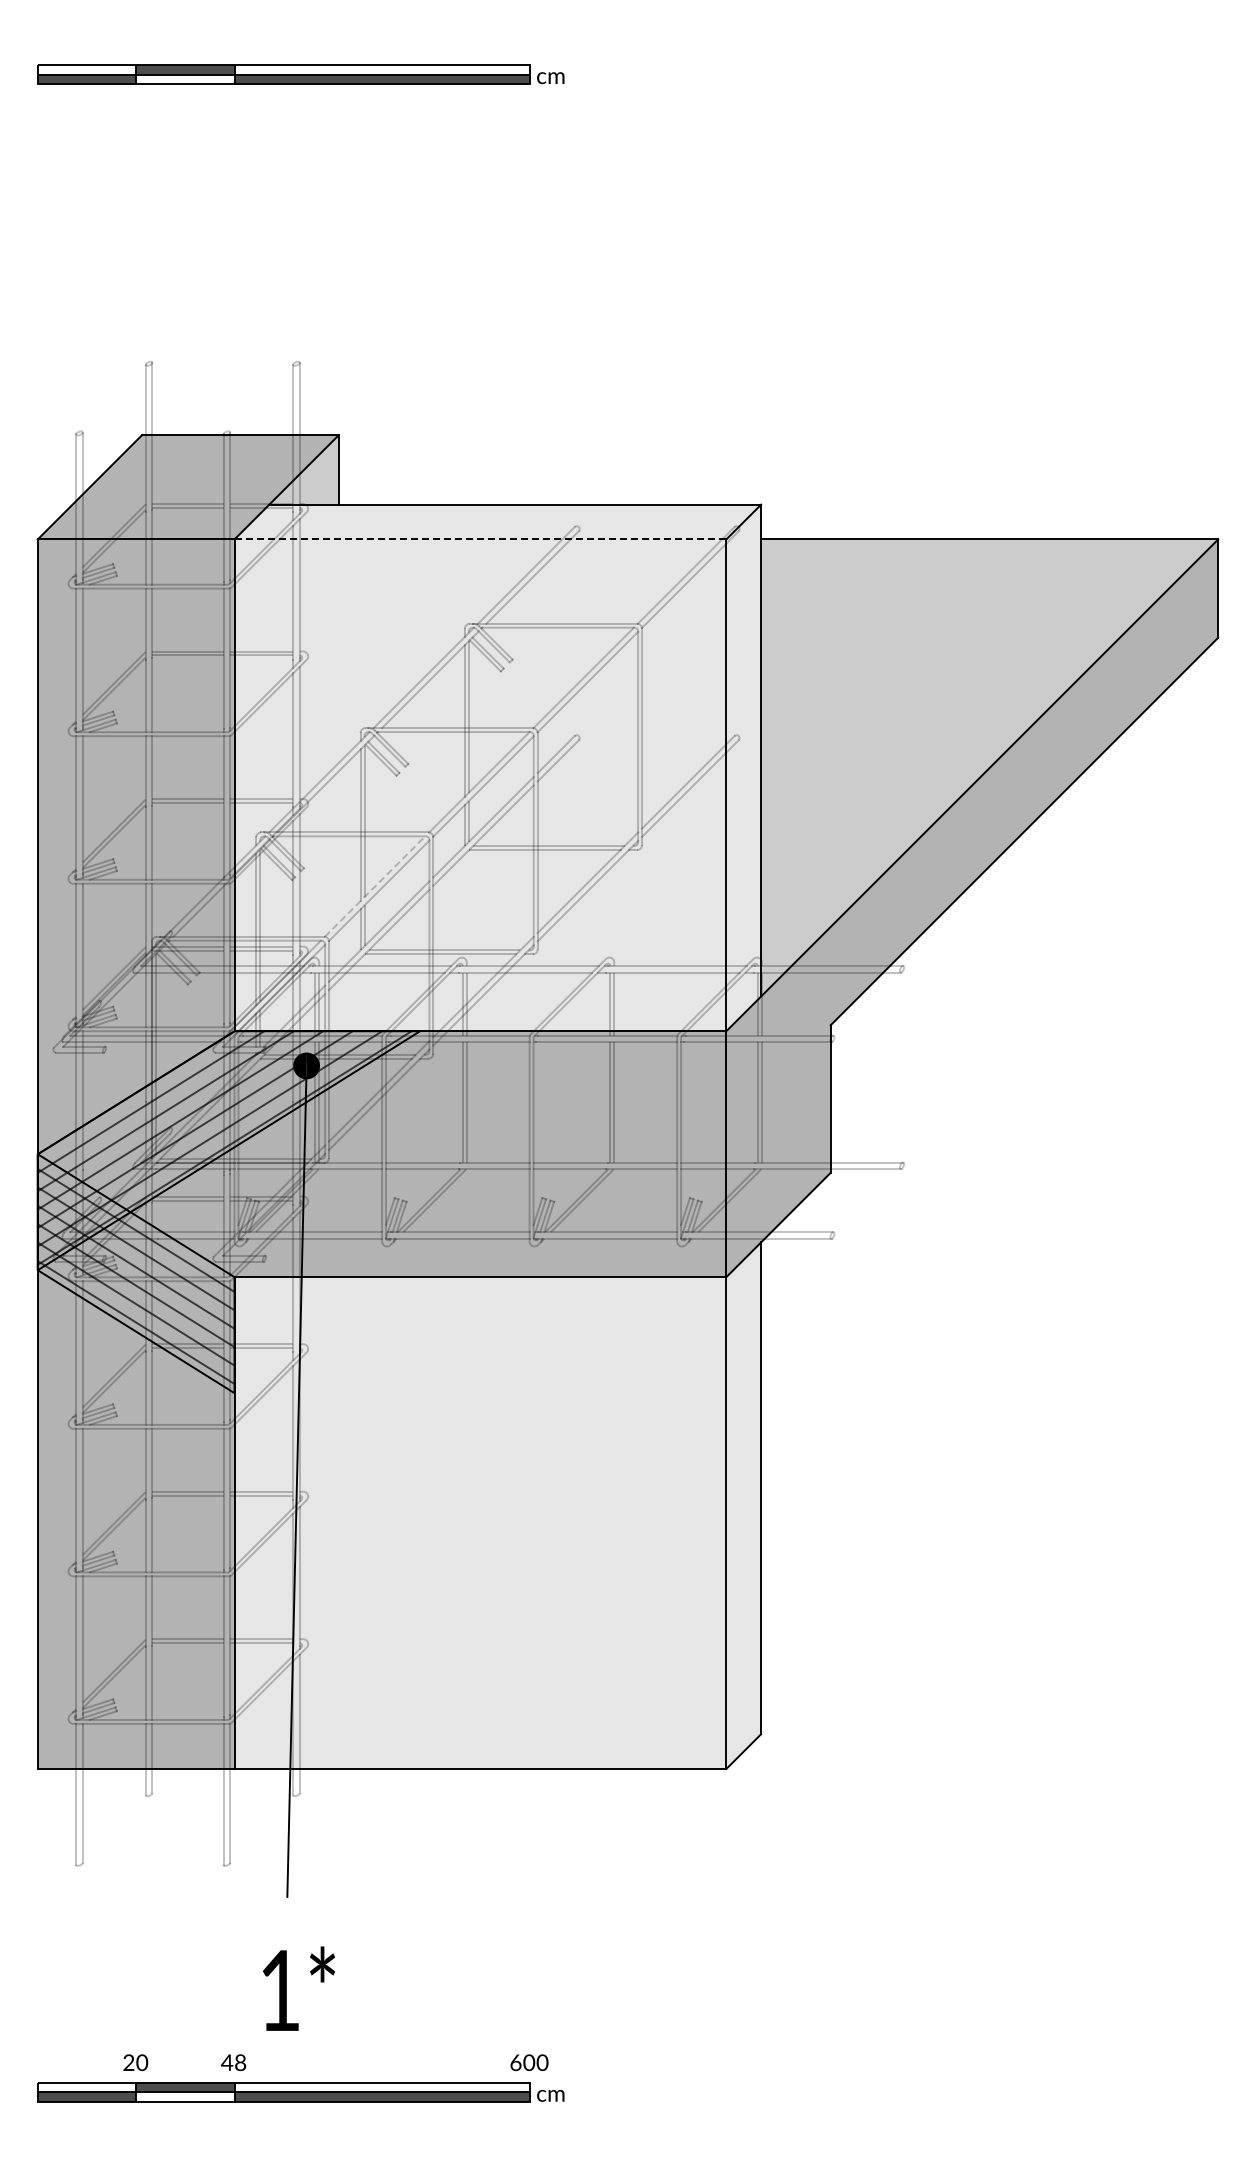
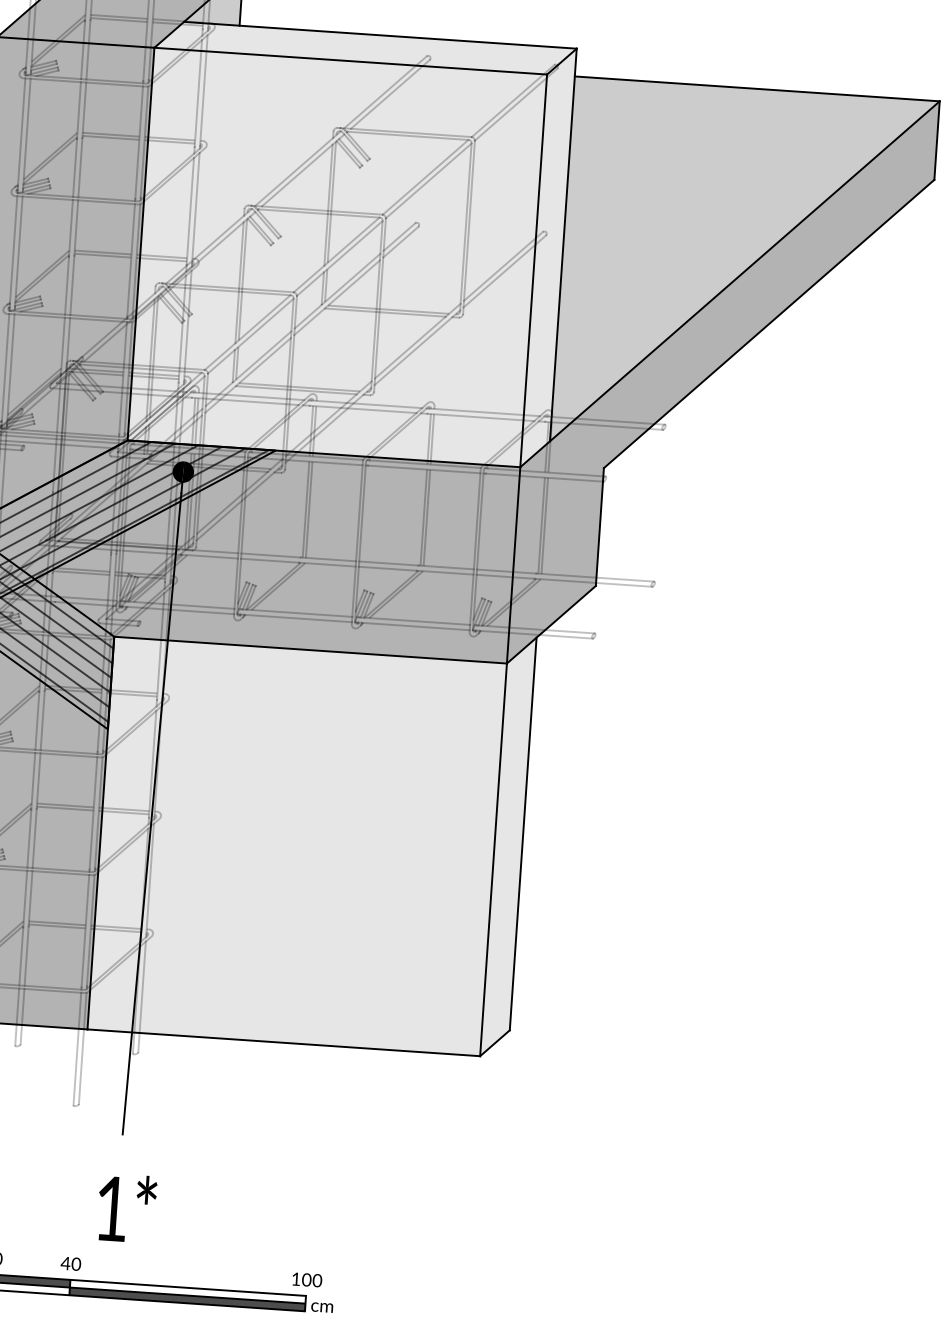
line: (480, 539) -> (350, 61), dashed -> solid
line: (375, 886) -> (248, 332), dashed -> solid
text: (515, 2062) -> (295, 1279), 600 -> 100
text: (240, 2063) -> (76, 1264), 48 -> 40

